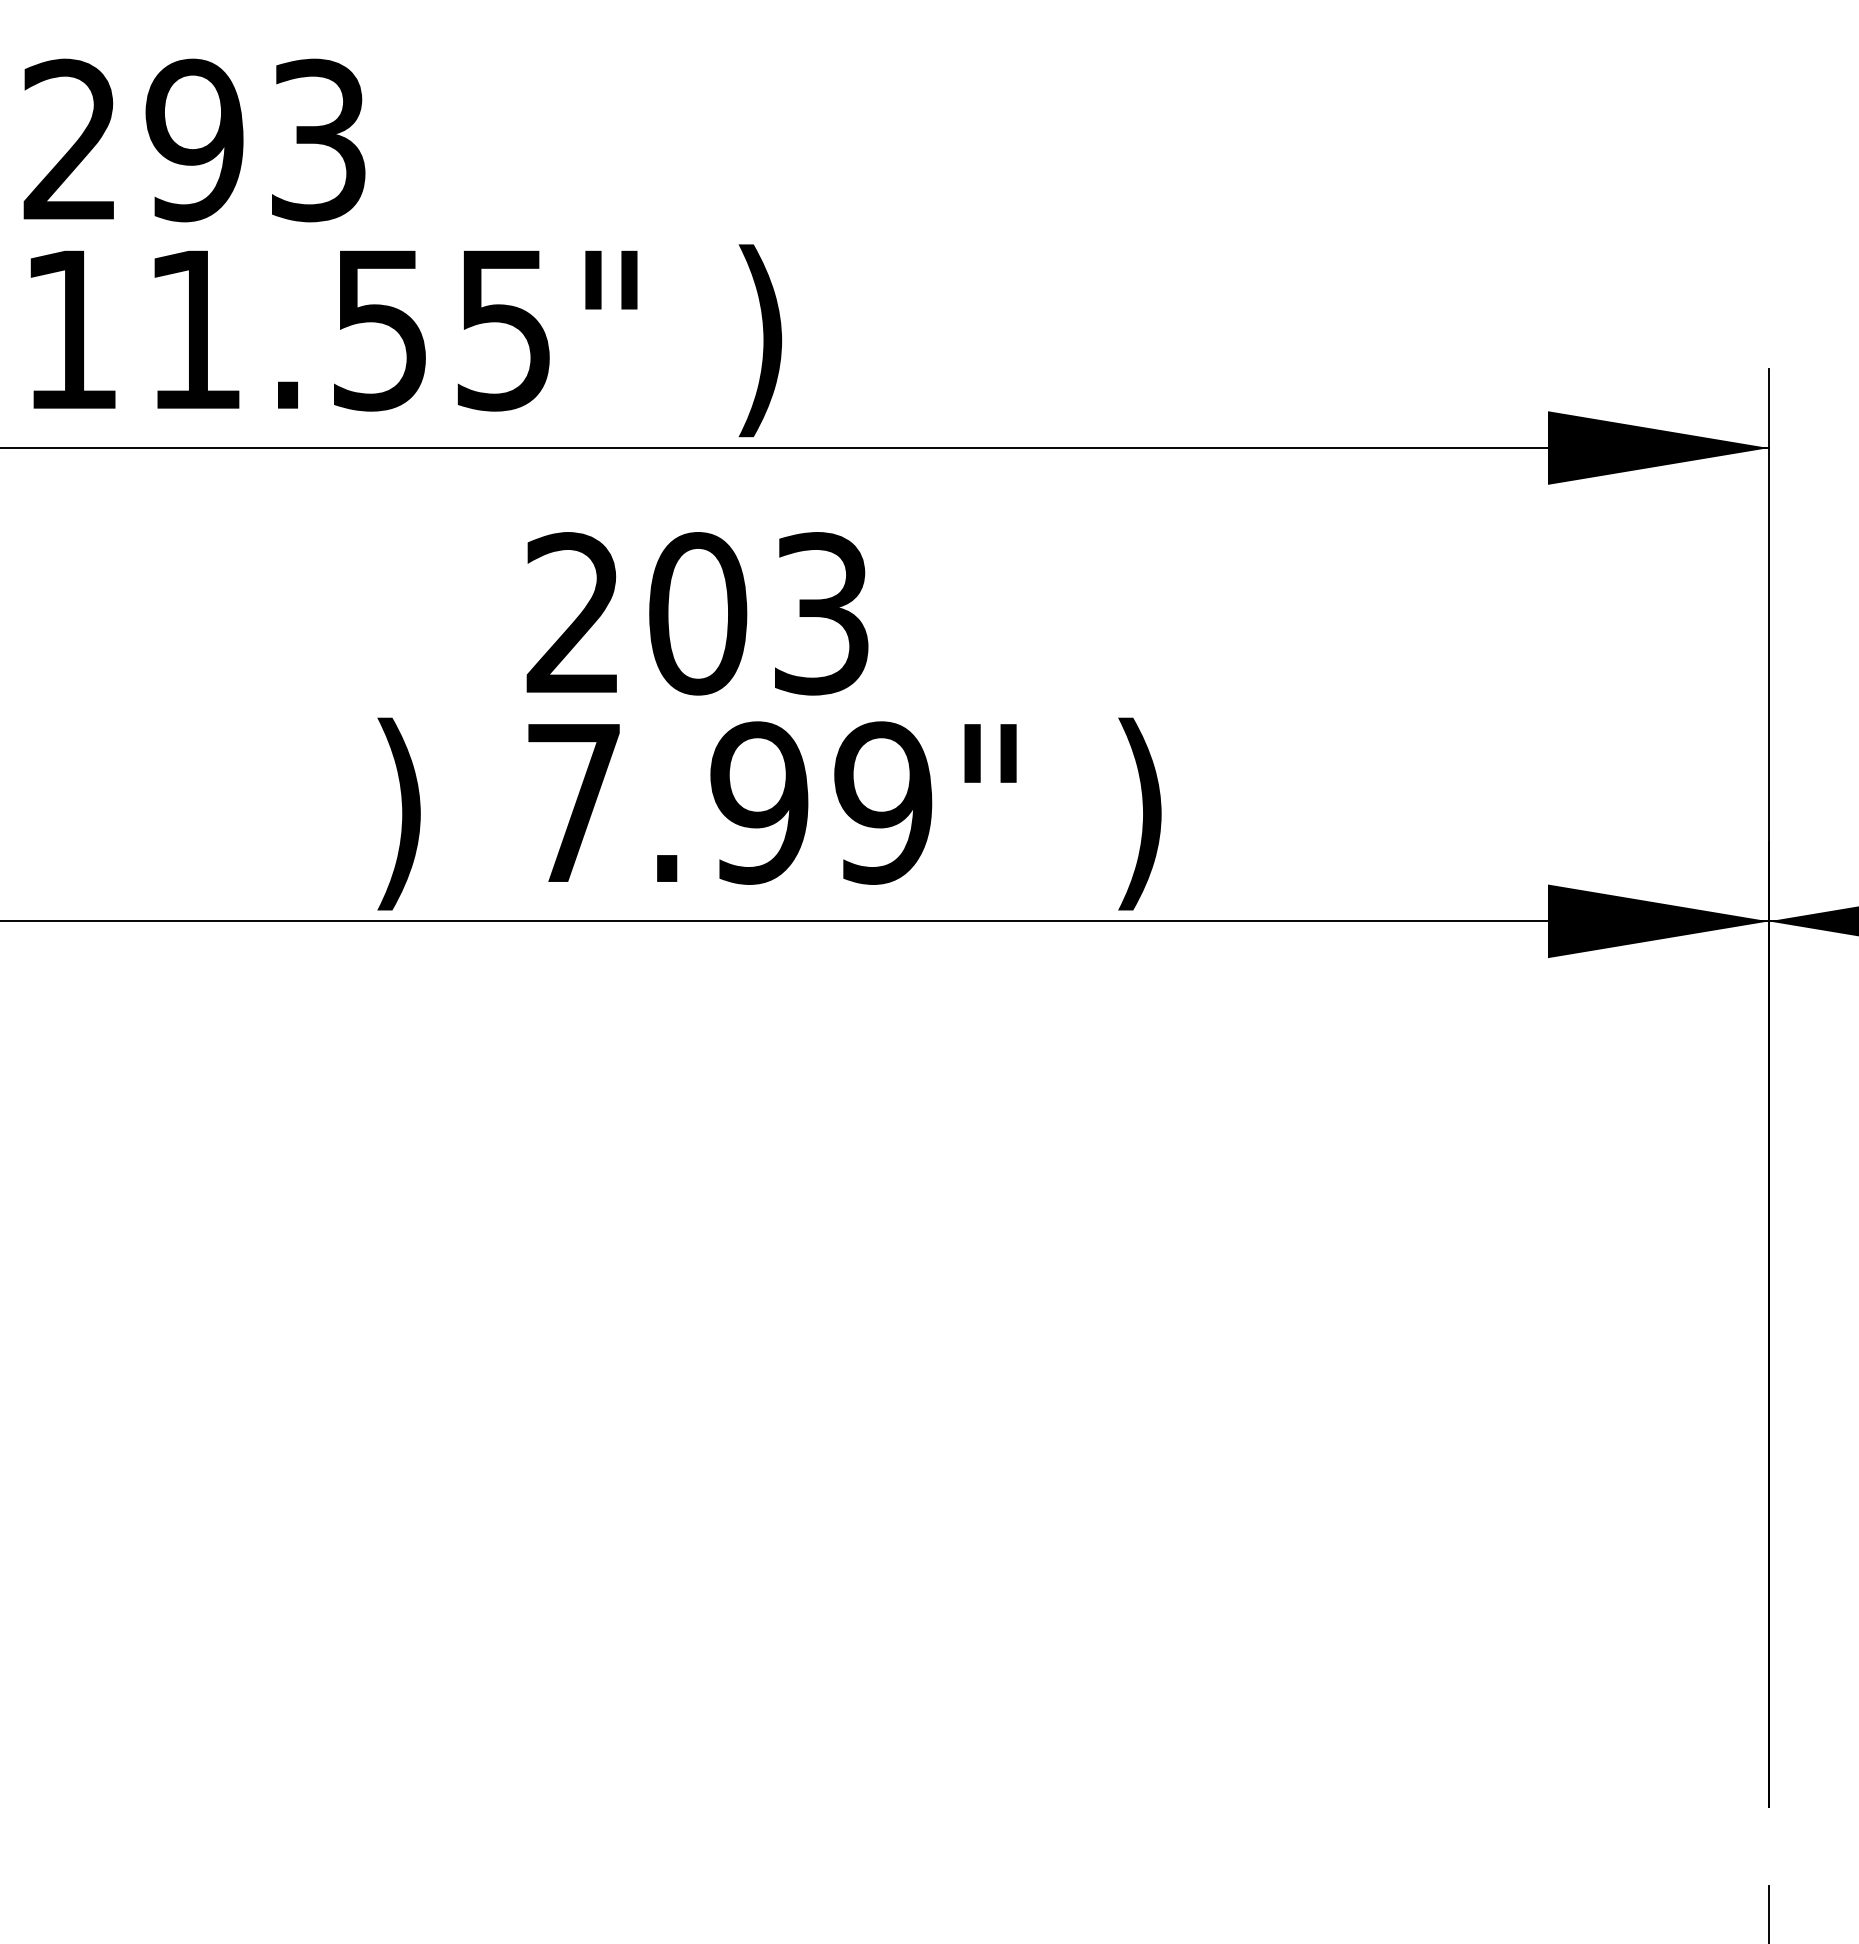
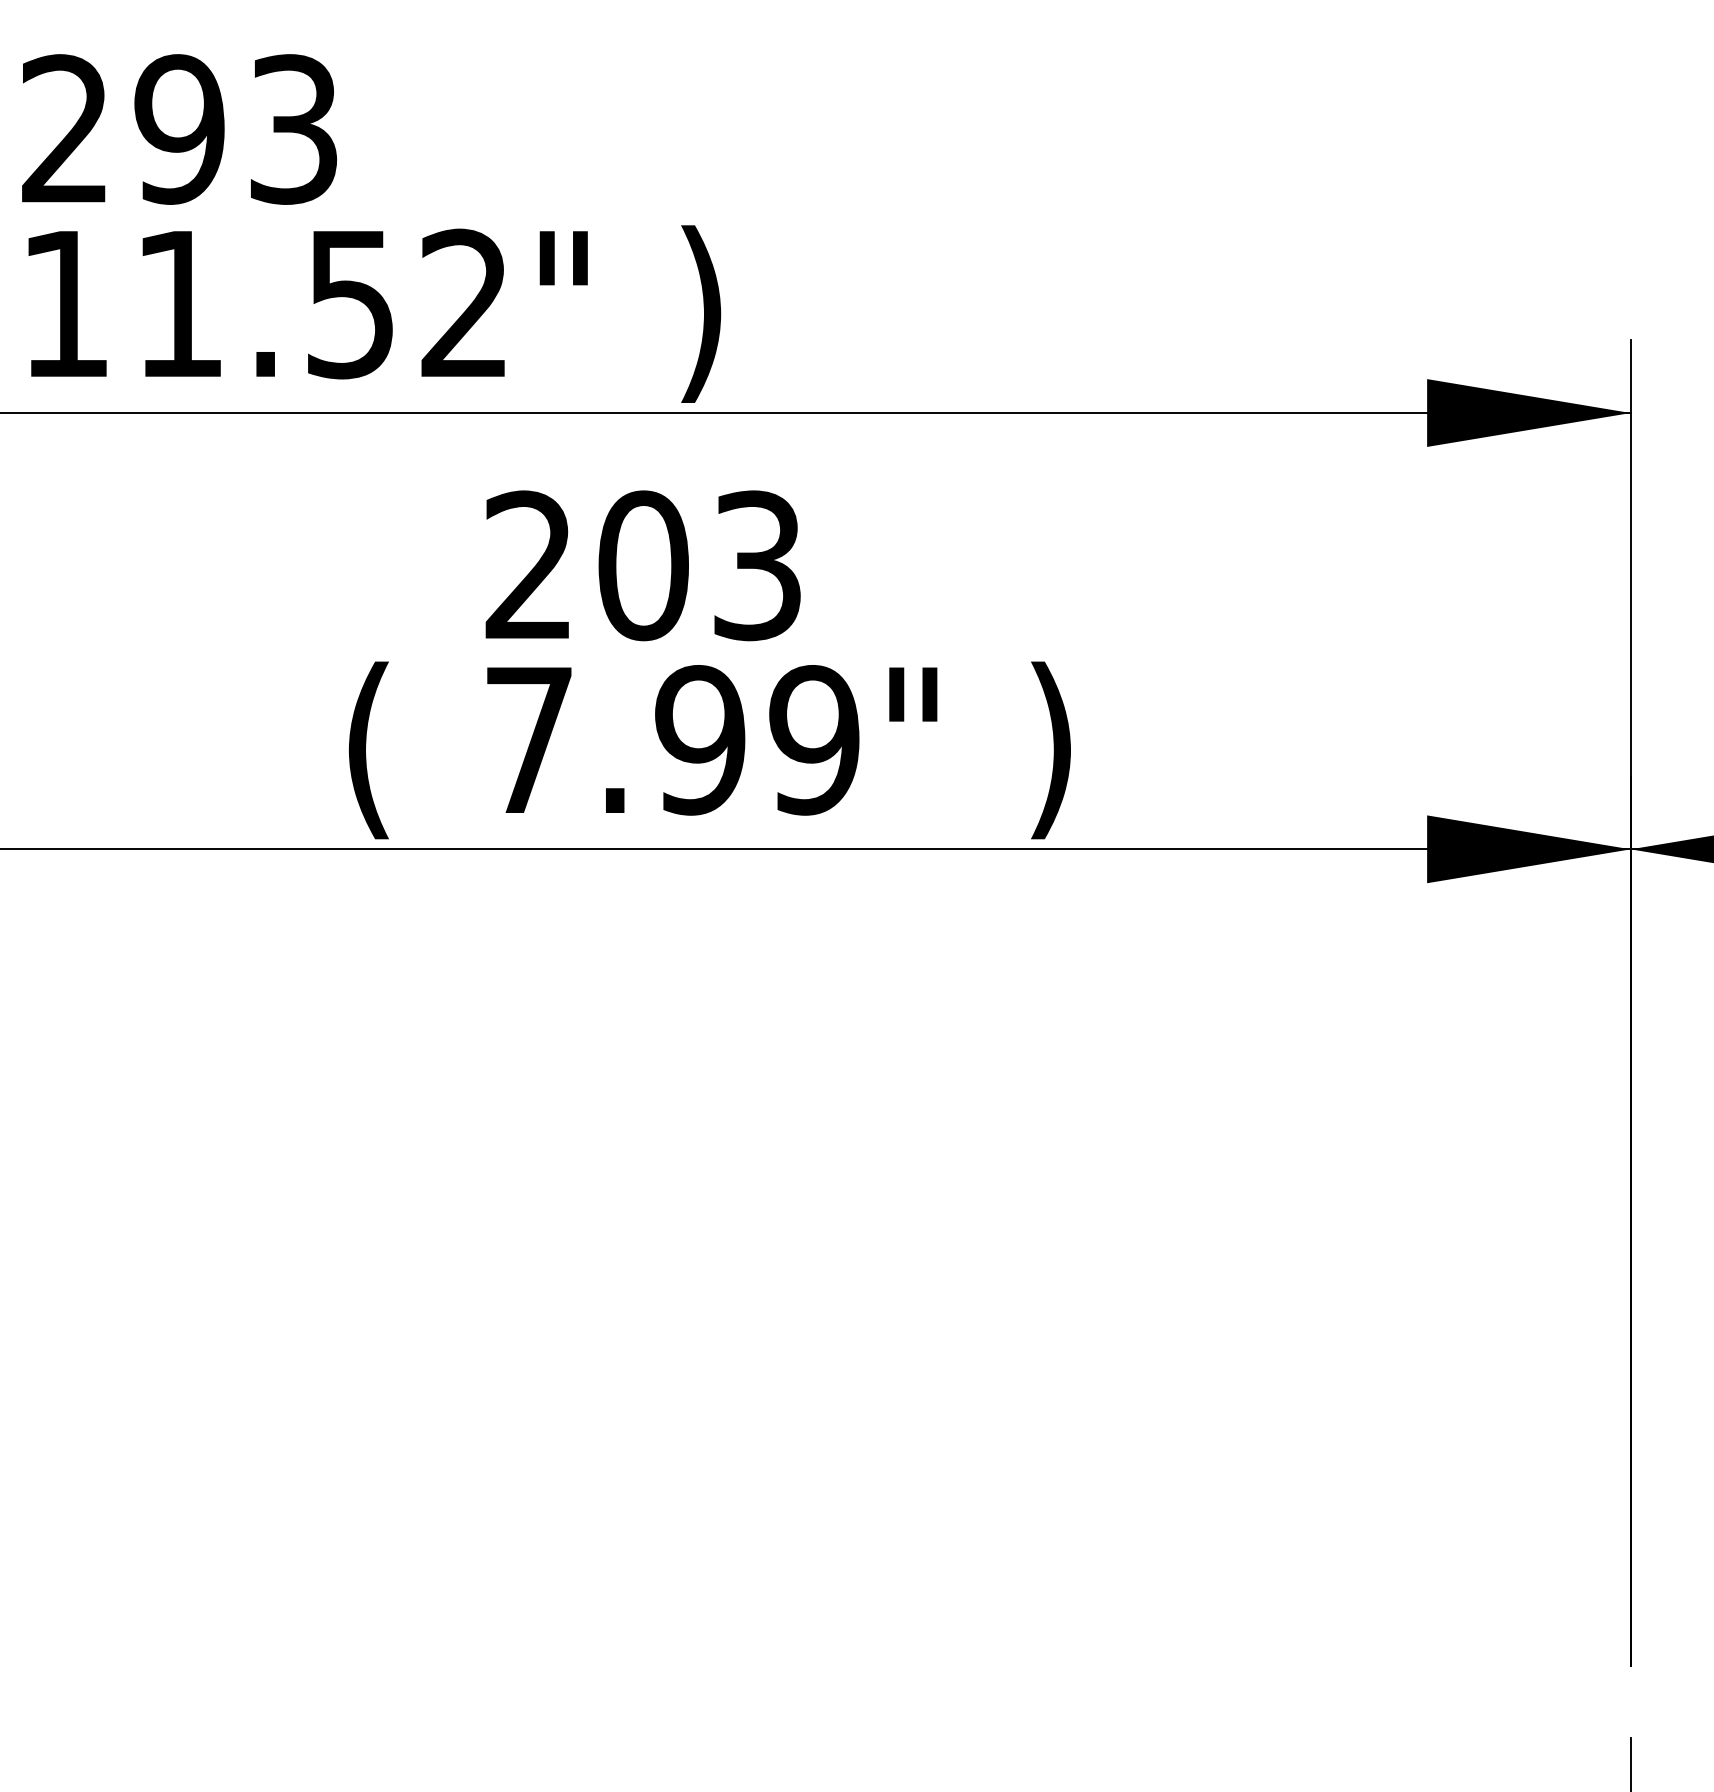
text: (503, 329) -> (464, 303), 11.55" -> 11.52"
text: (399, 813) -> (368, 749), ) -> (

